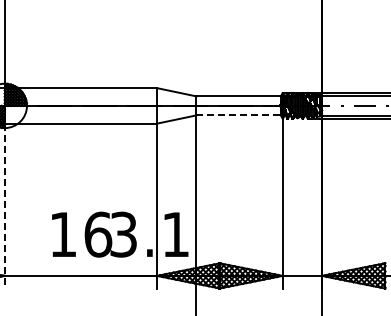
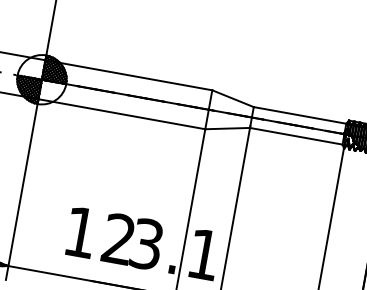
line: (239, 115) -> (297, 136), dashed -> solid
line: (4, 206) -> (21, 189), dashed -> solid
text: (98, 234) -> (119, 239), 16 -> 12

